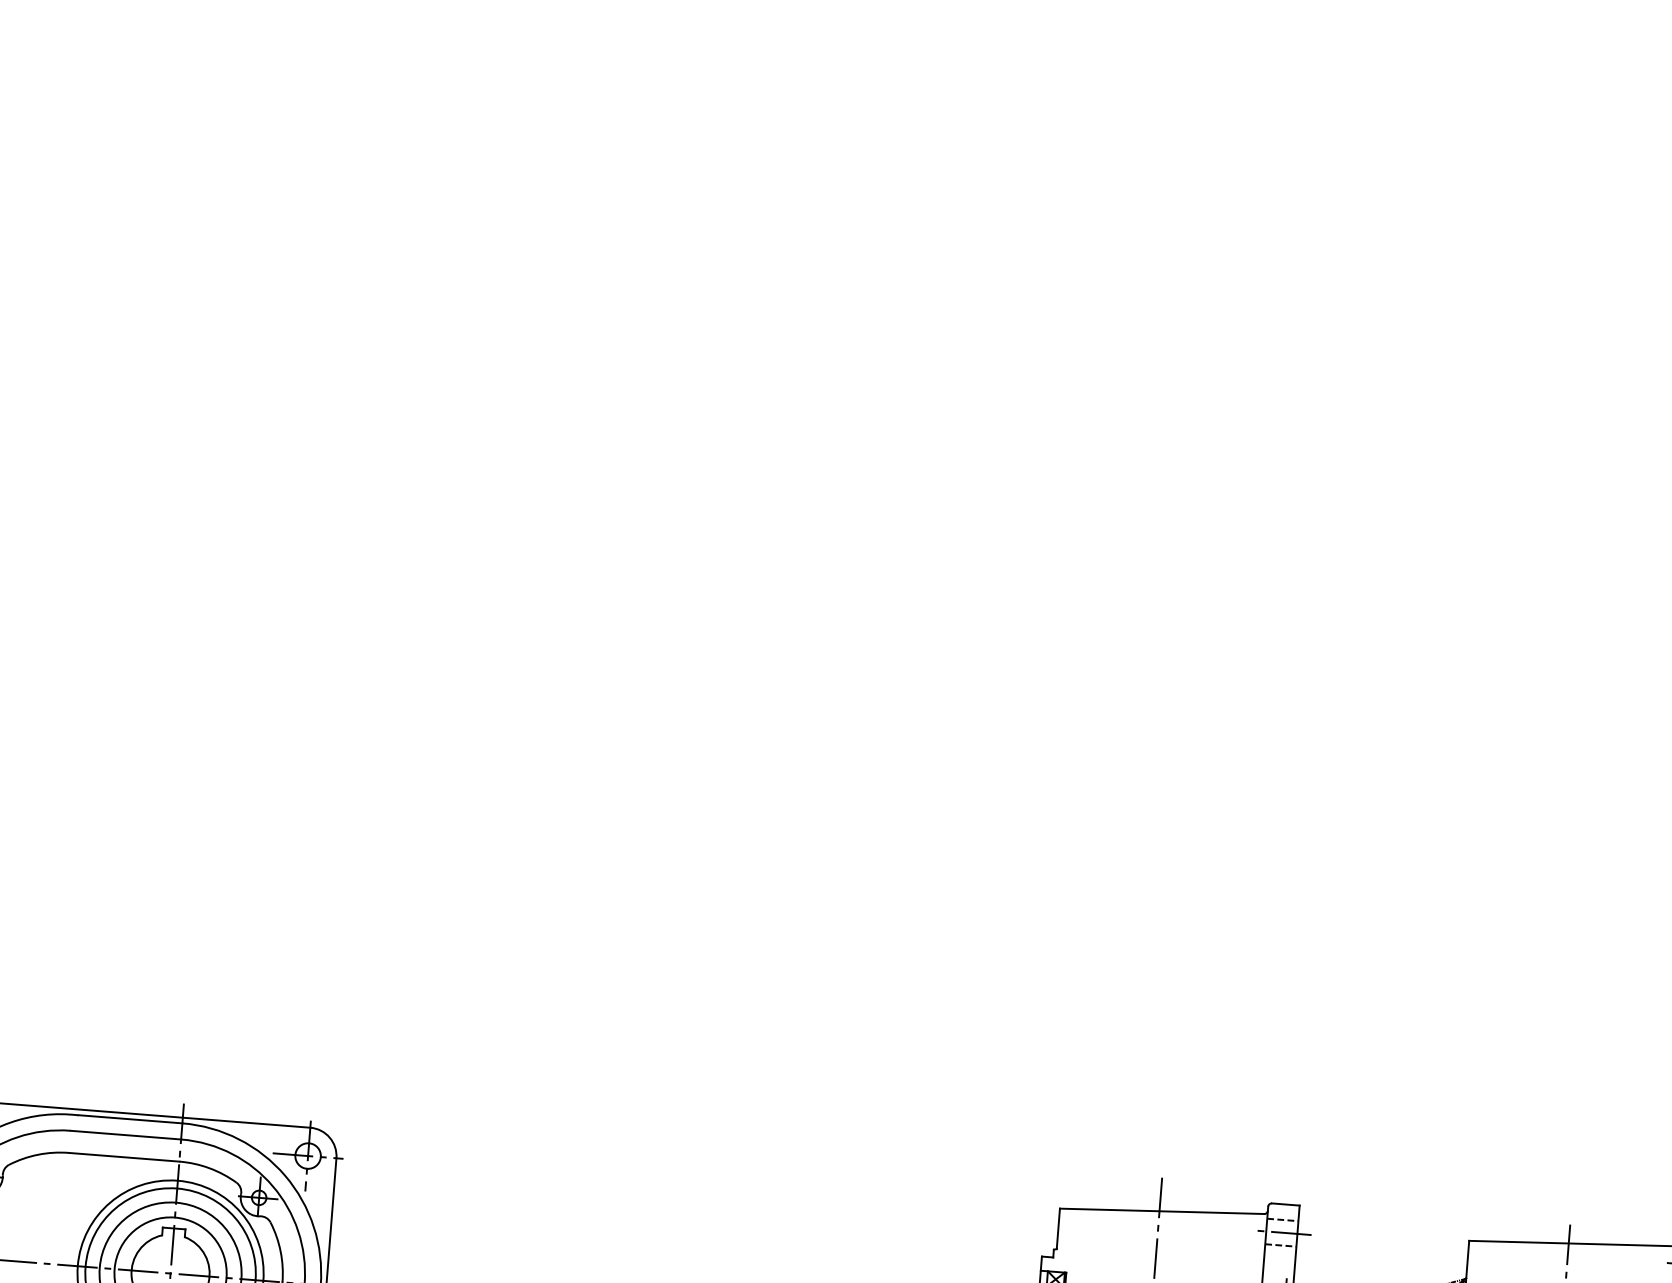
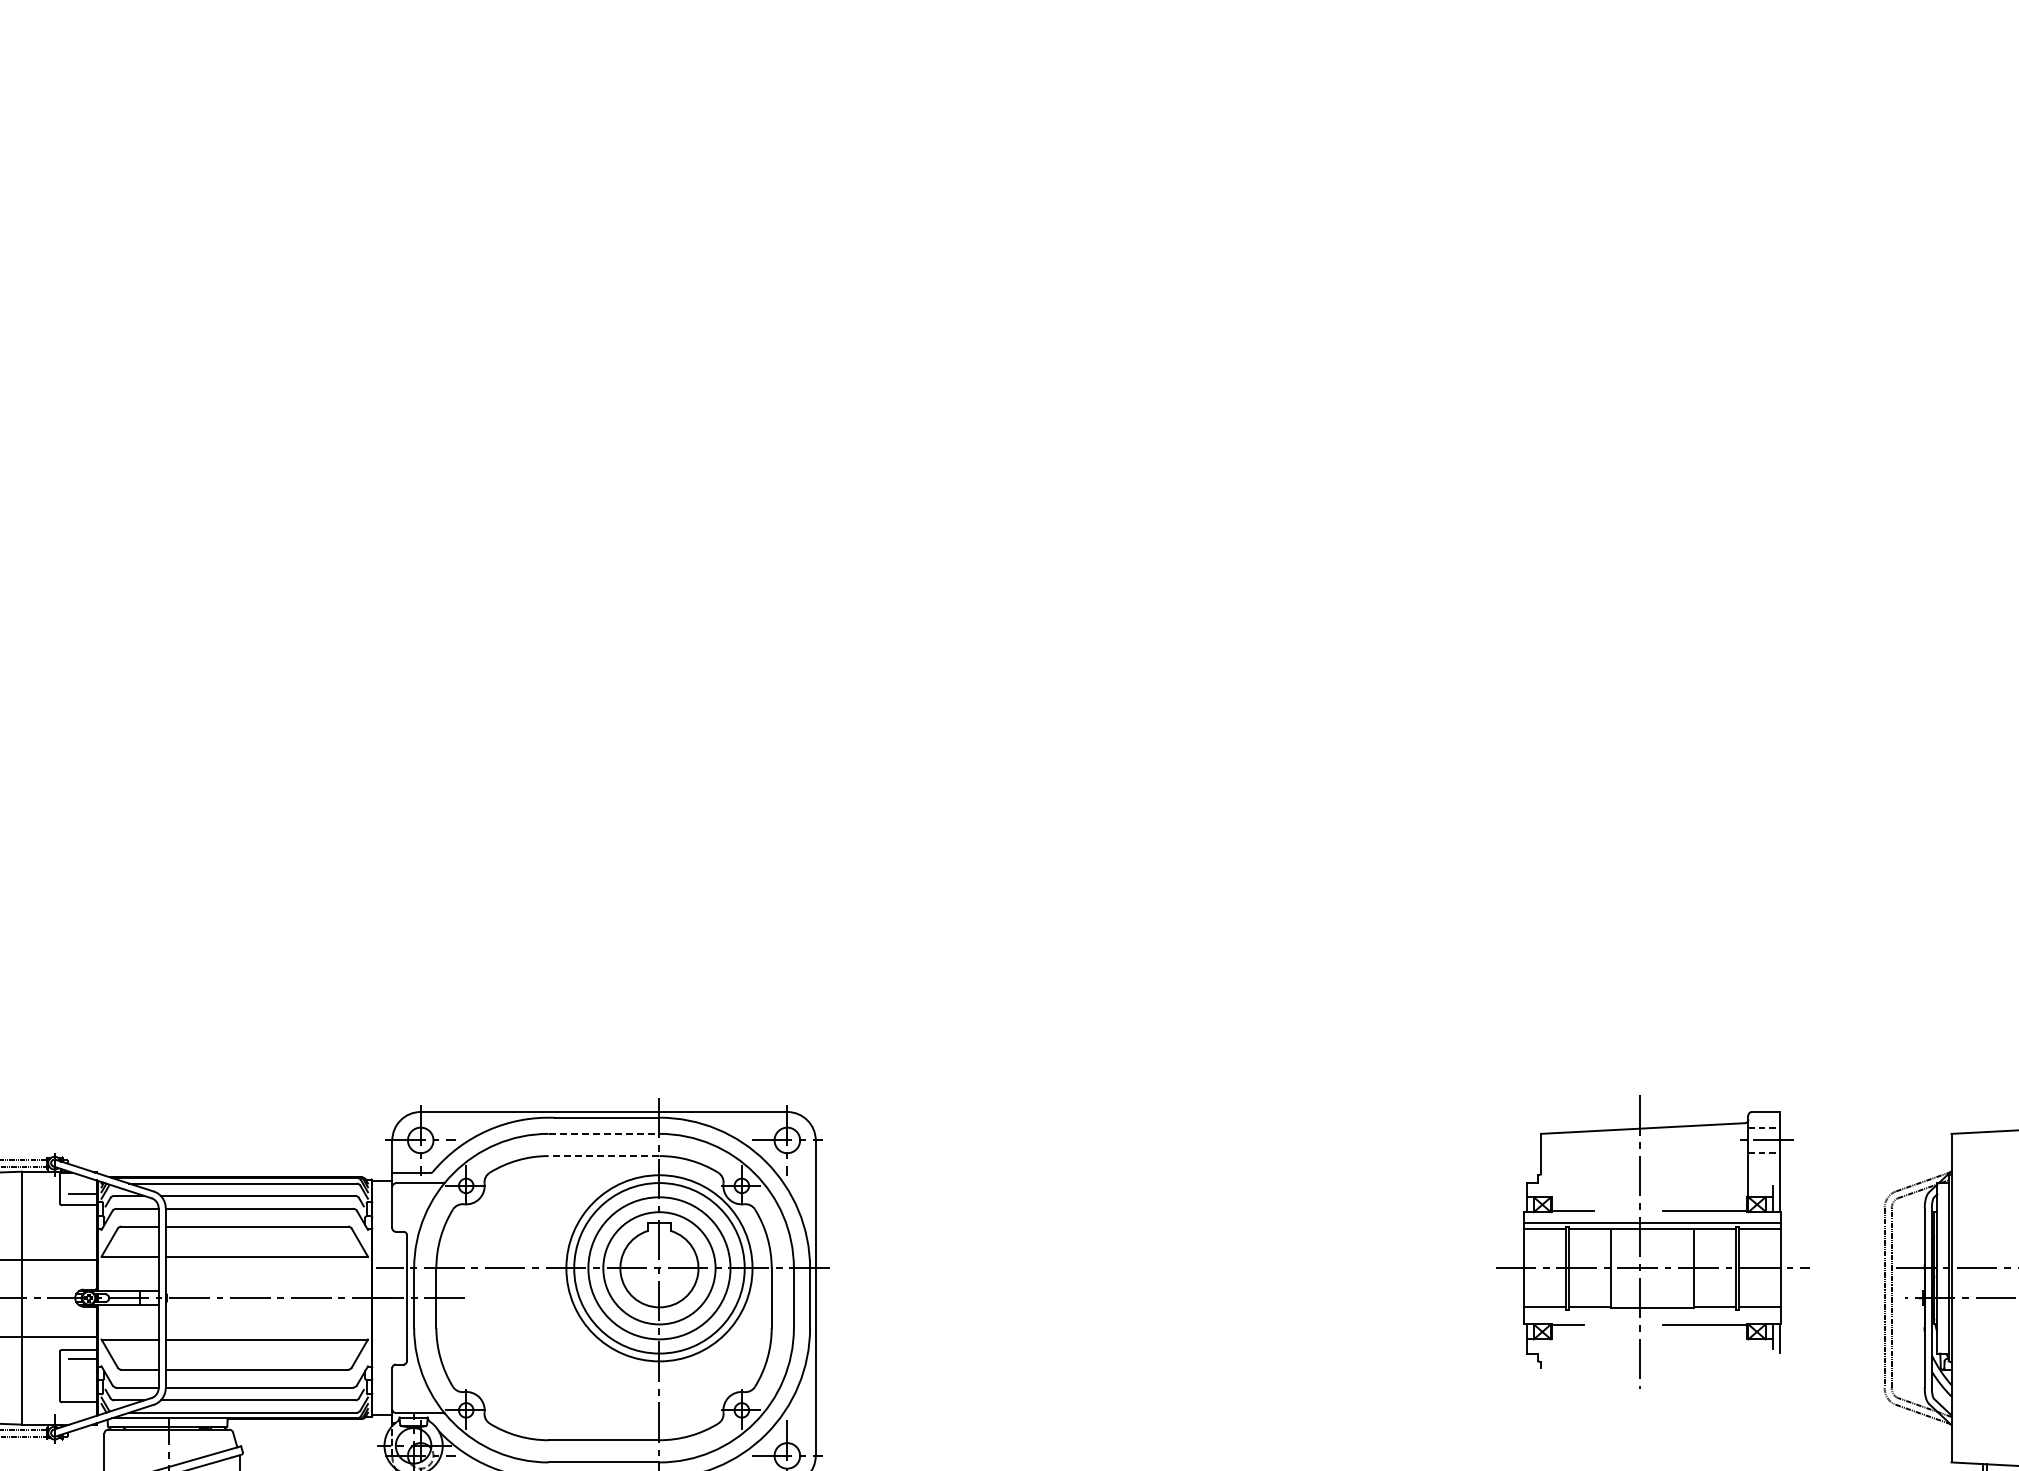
line: (126, 1134) -> (604, 1133), solid -> dashed
line: (123, 1157) -> (603, 1156), solid -> dashed

